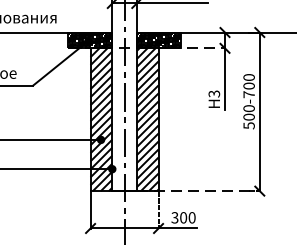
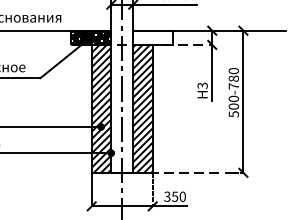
hatch: (158, 40) -> (152, 37), removed
text: (248, 85) -> (233, 78), 500-700 -> 500-780
text: (182, 217) -> (174, 196), 300 -> 350

